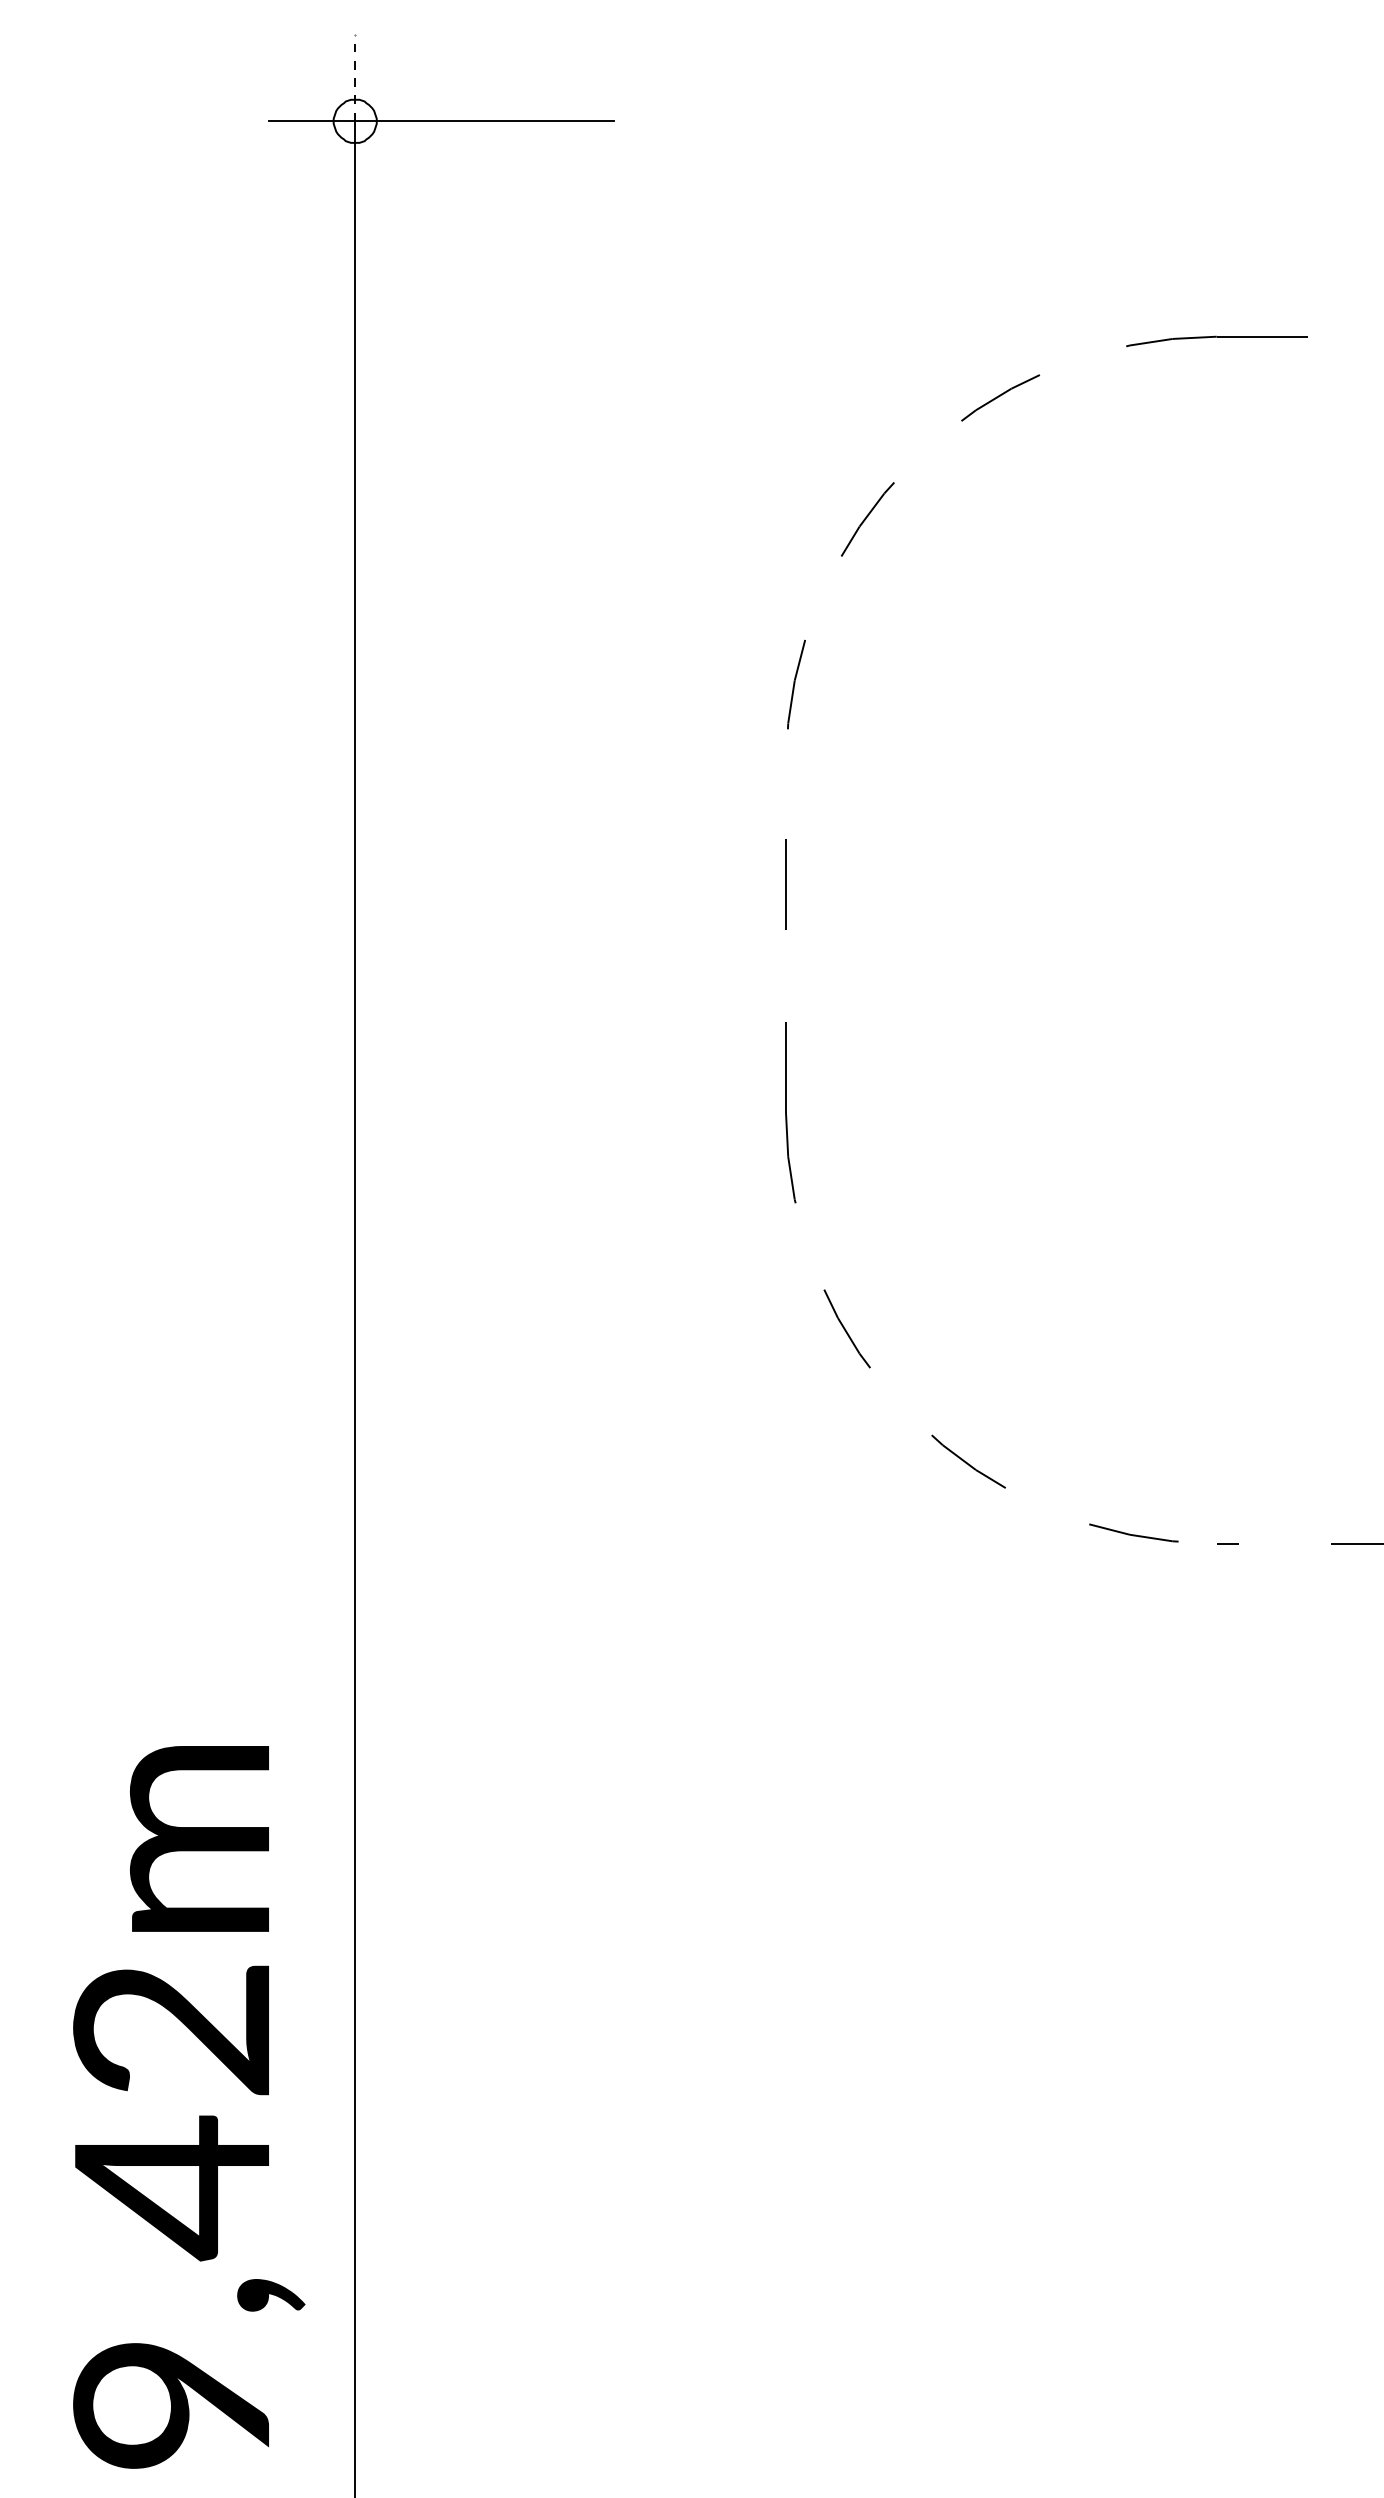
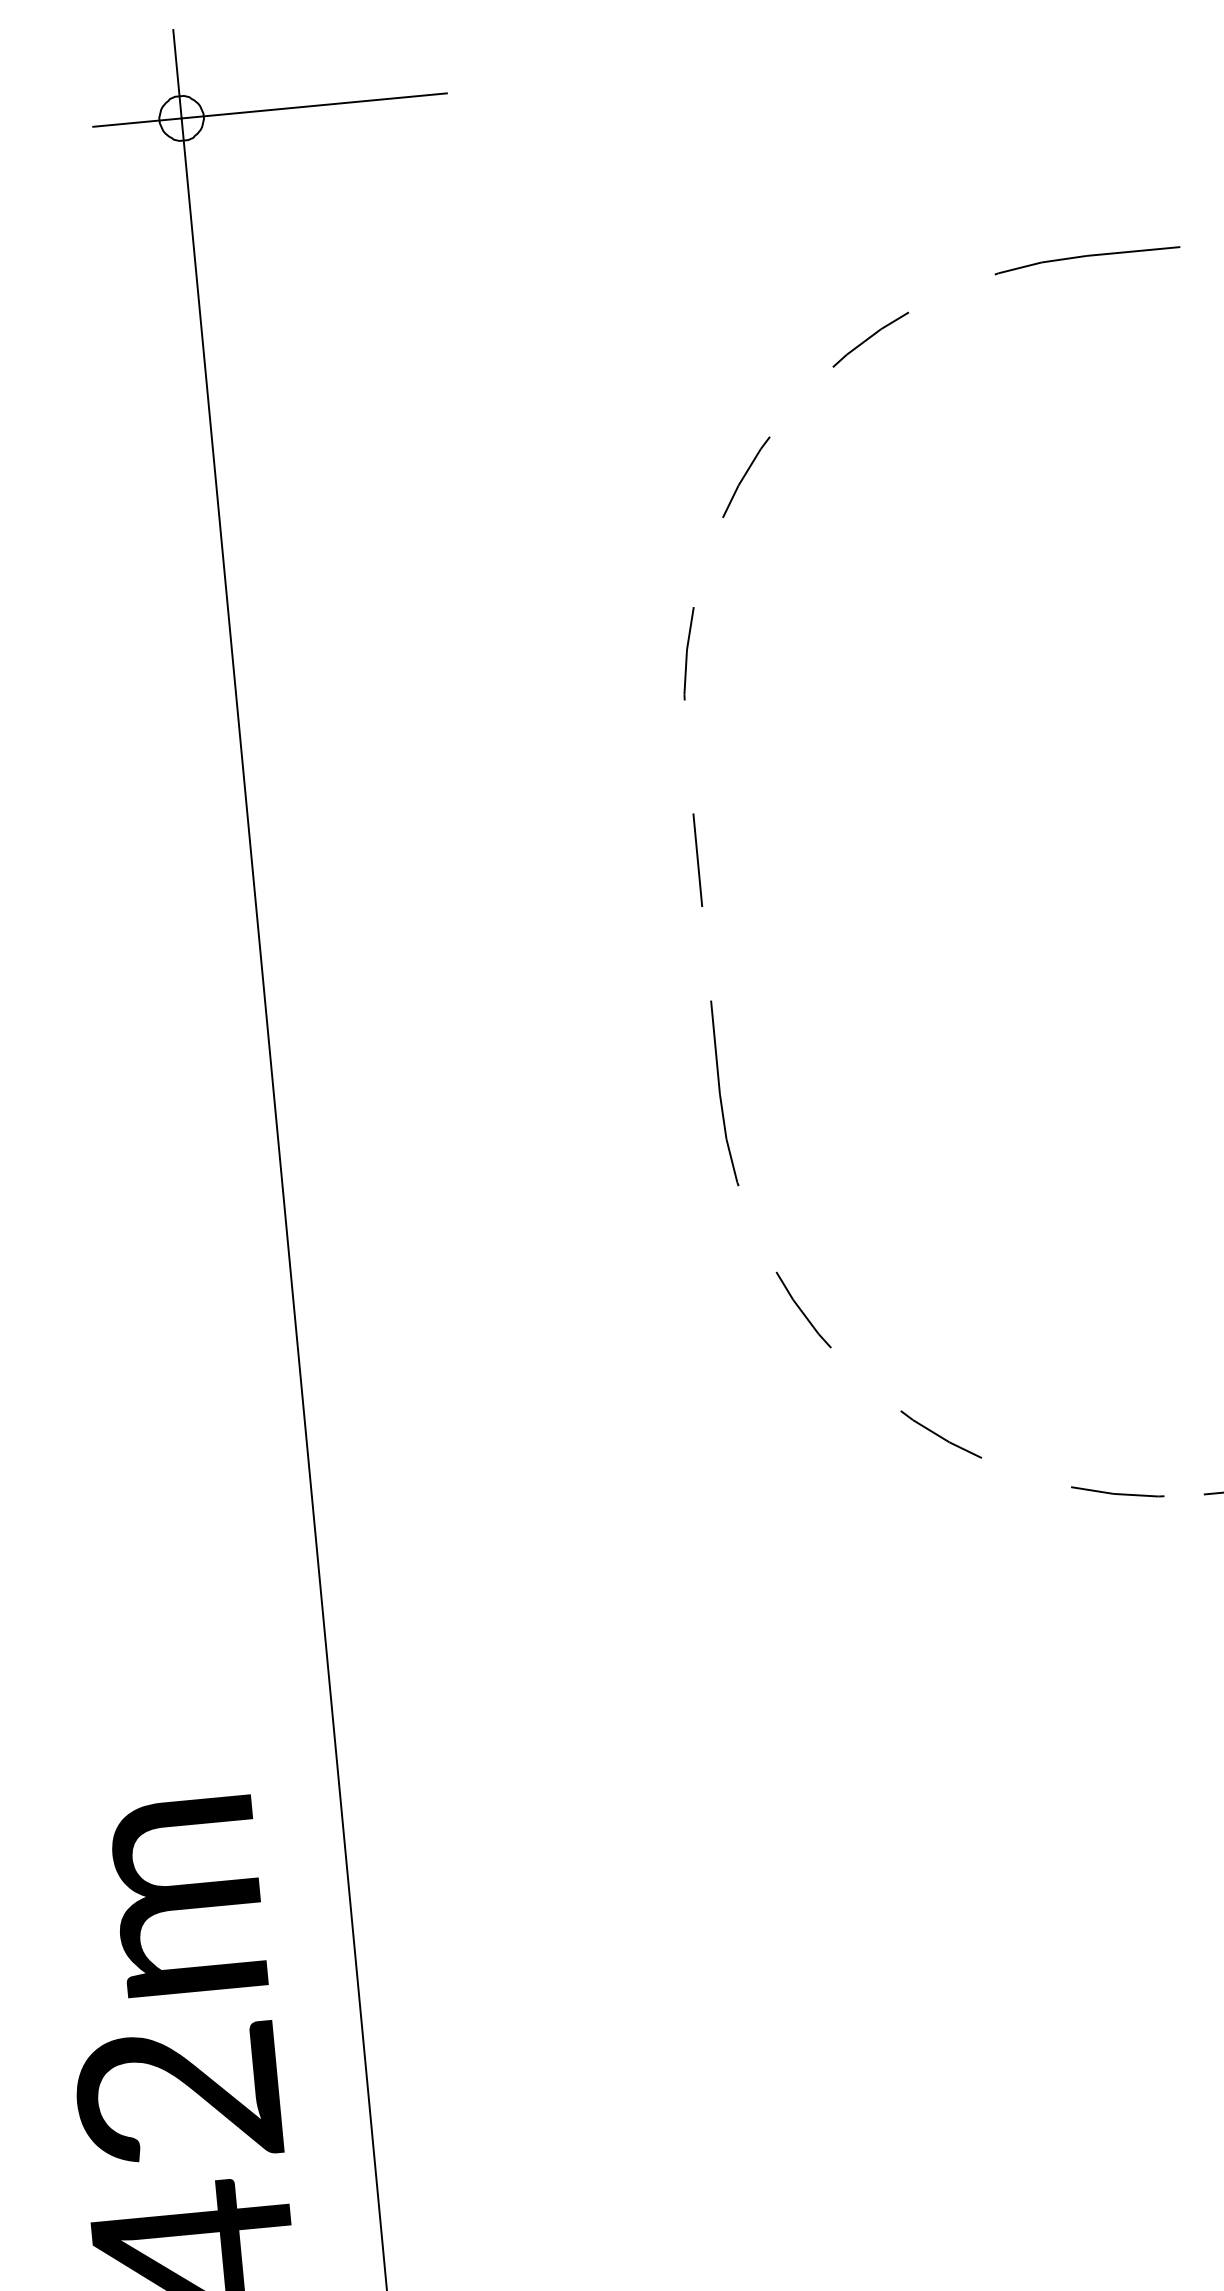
line: (355, 77) -> (177, 73), dashed -> solid

